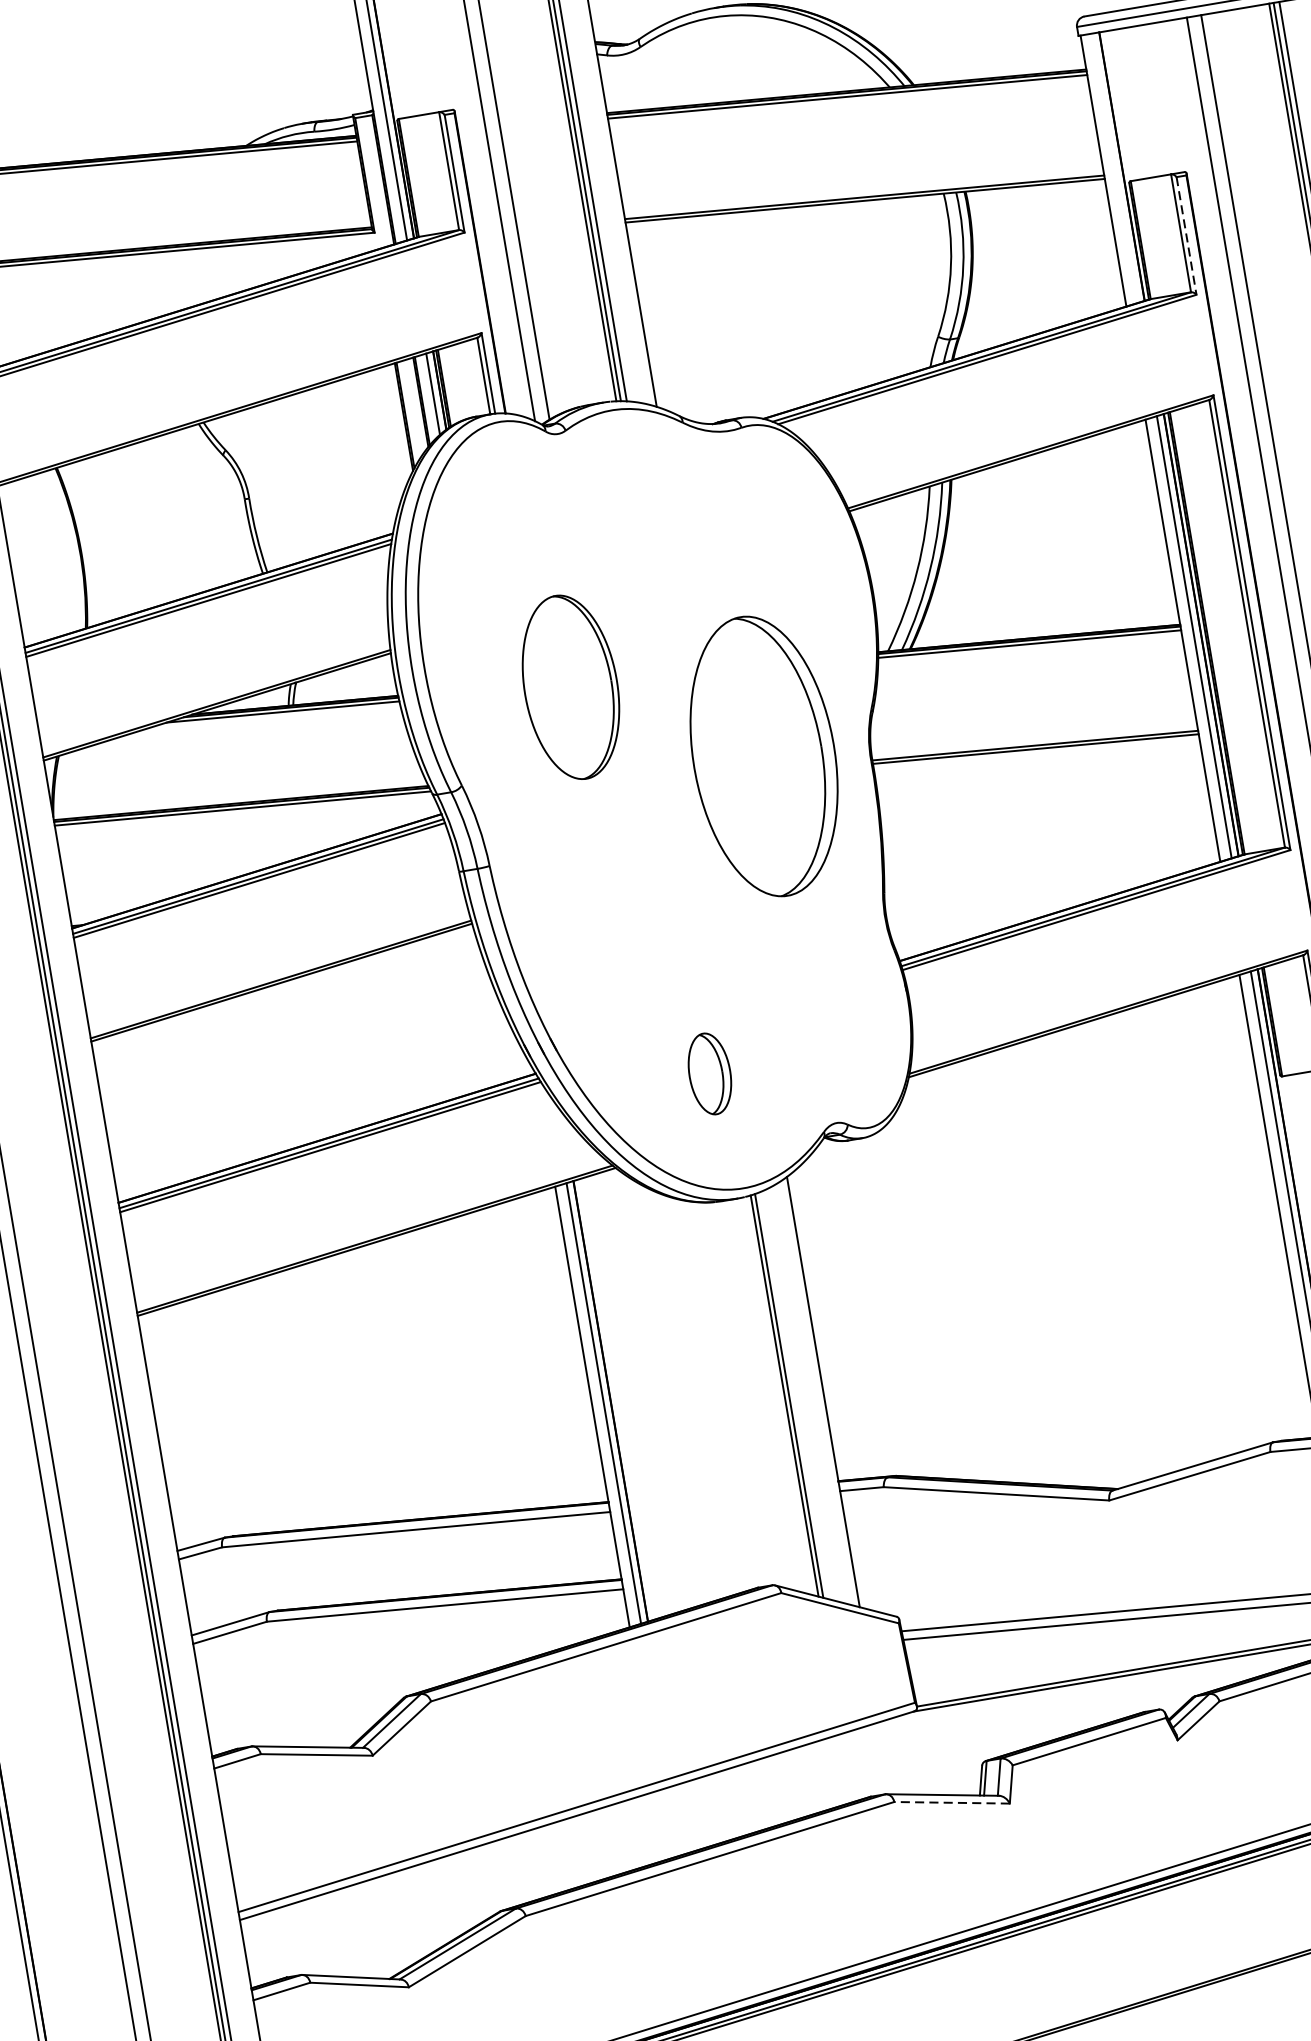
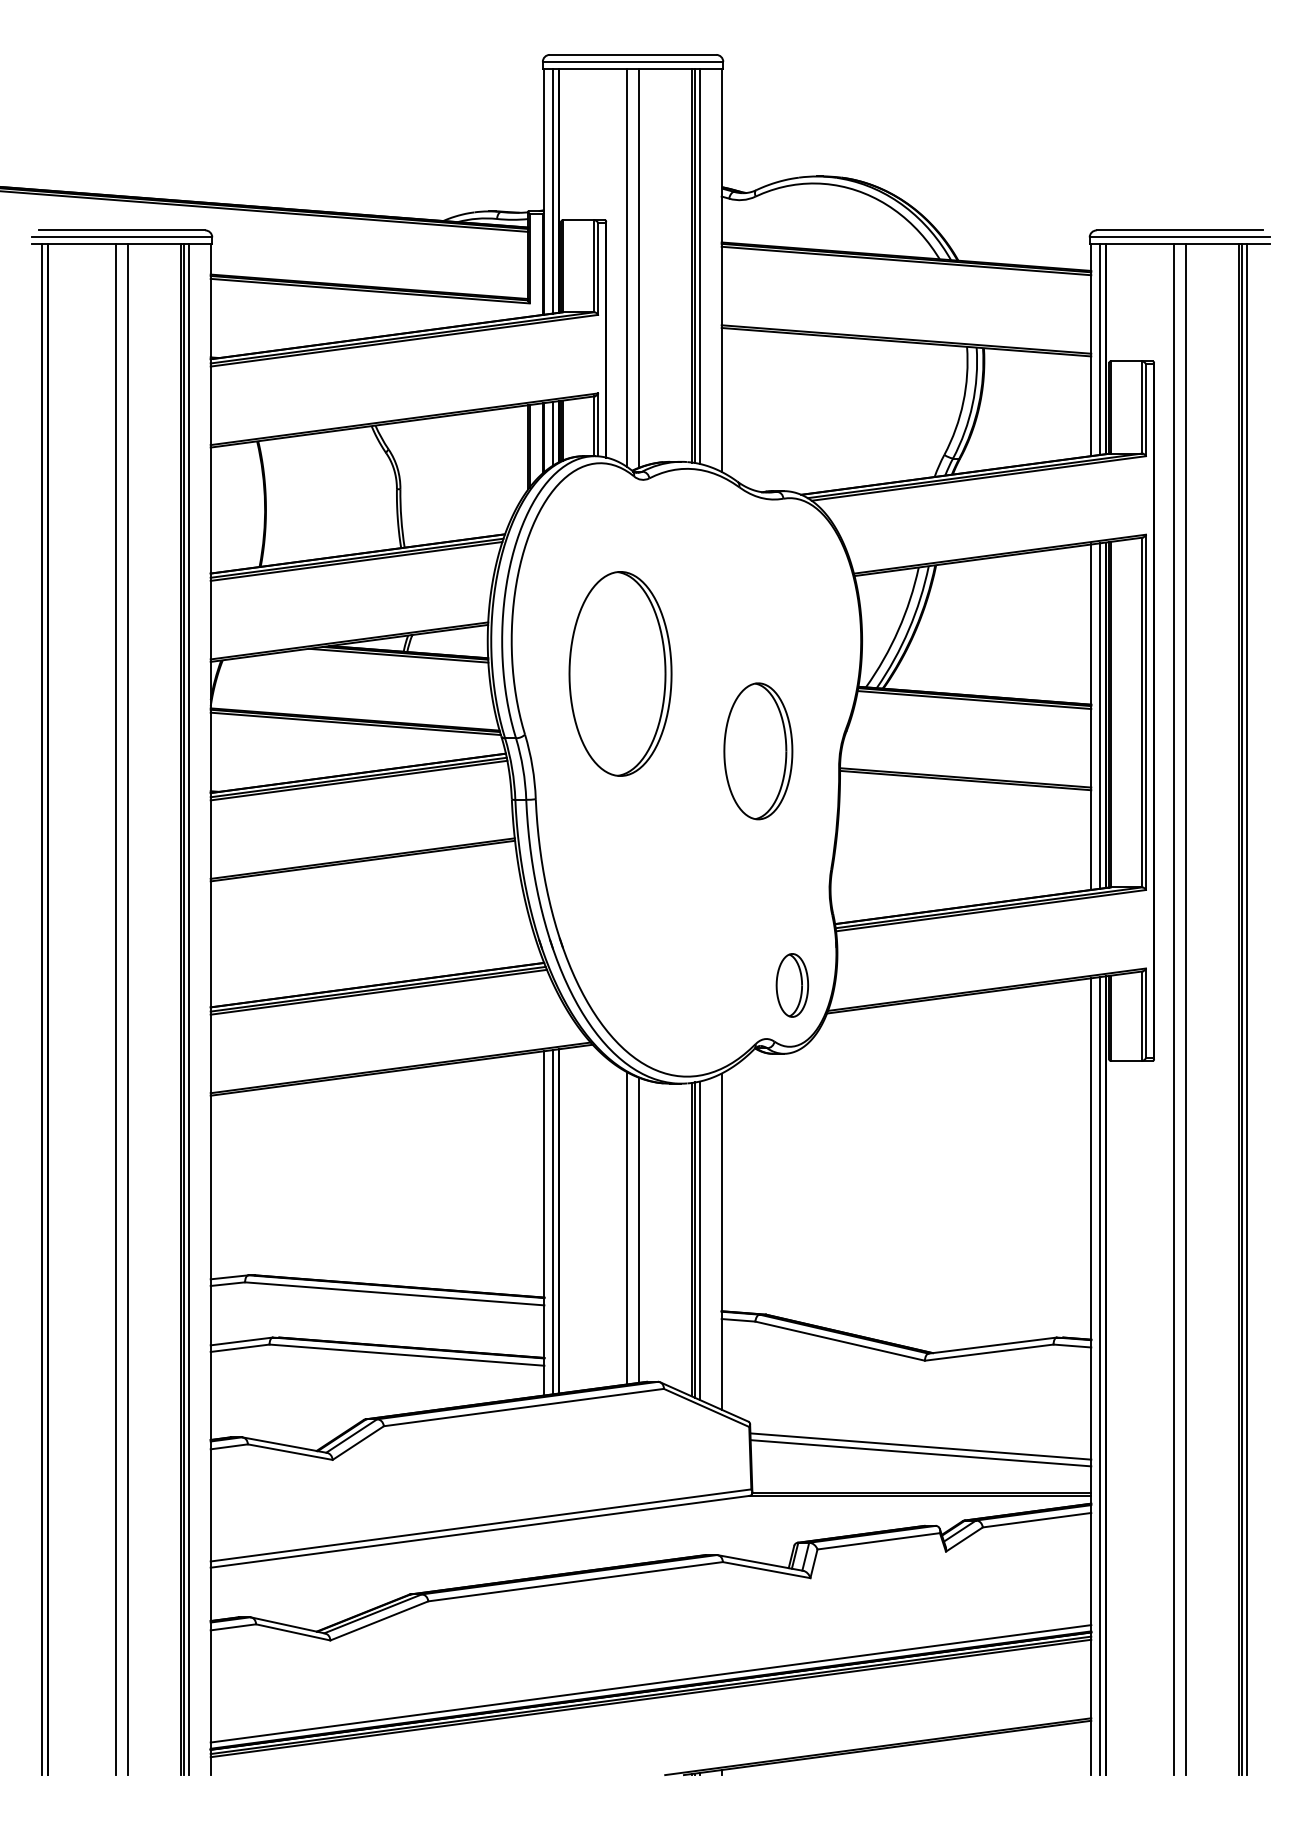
line: (1115, 168) -> (1100, 349), added
line: (1187, 236) -> (1146, 410), dashed -> solid
part: (570, 686) -> (620, 673), size x1.43
part: (764, 756) -> (758, 751), size x0.62
part: (710, 1073) -> (792, 985), moved
line: (714, 1394) -> (638, 1229), added
line: (699, 1395) -> (627, 1228), added
line: (794, 1395) -> (699, 1240), added
line: (951, 1803) -> (766, 1570), dashed -> solid

